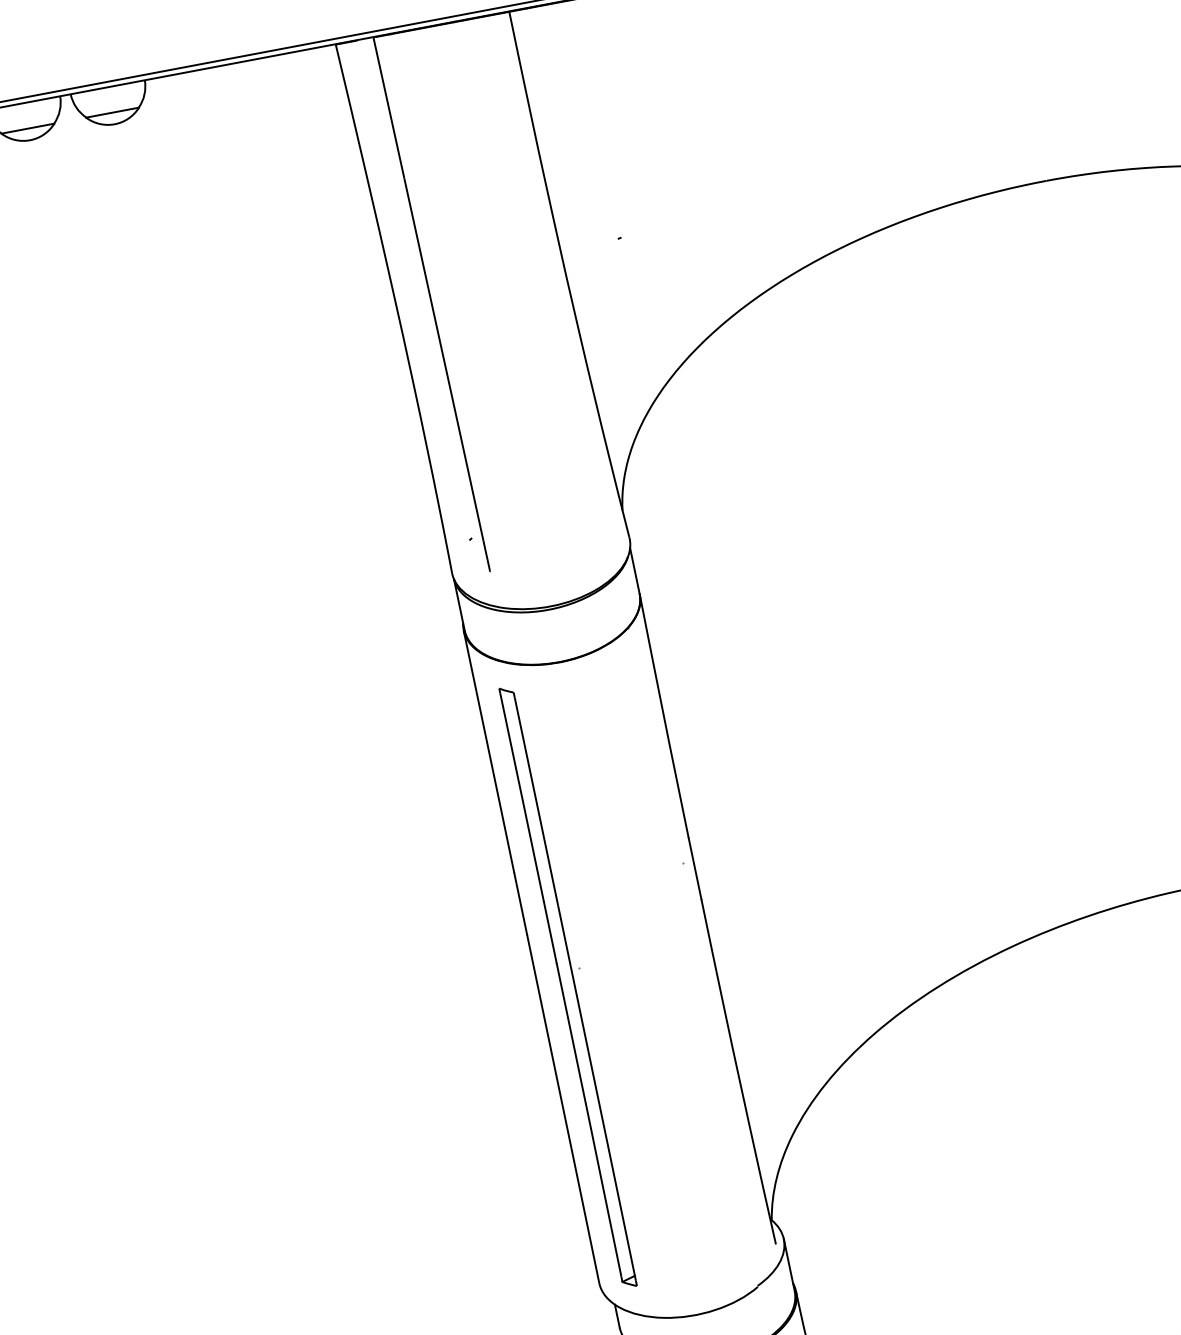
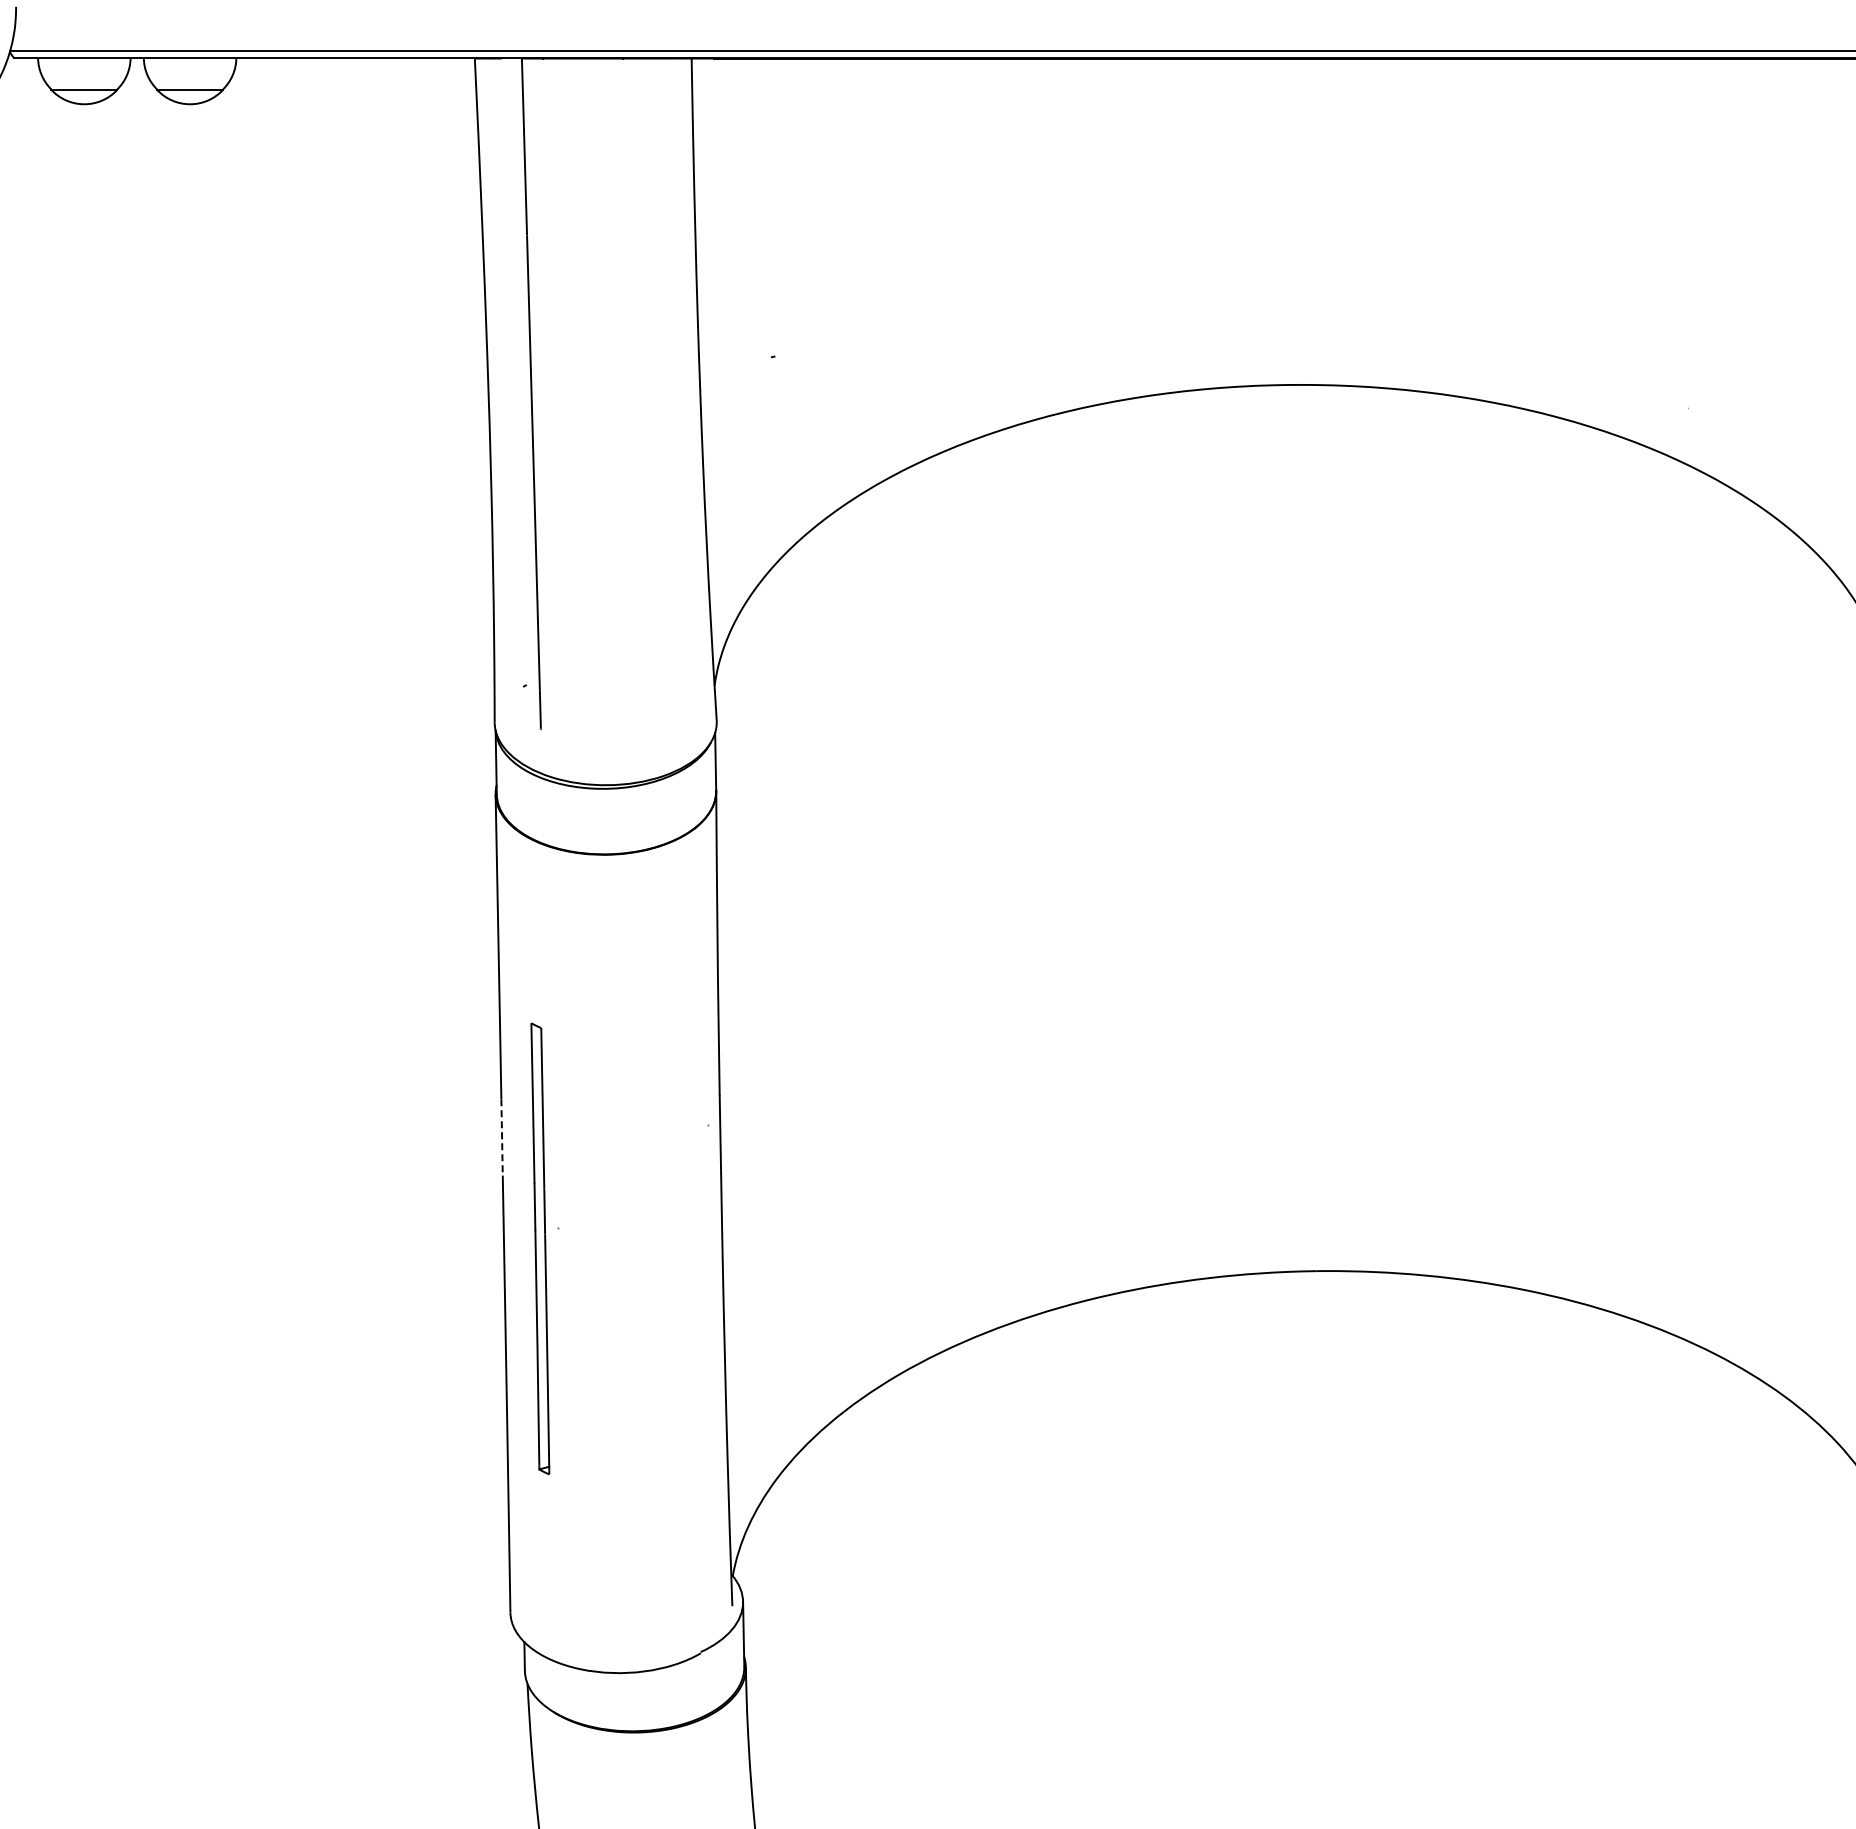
line: (521, 904) -> (502, 1137), solid -> dashed
part: (568, 987) -> (540, 1248), size x0.6

